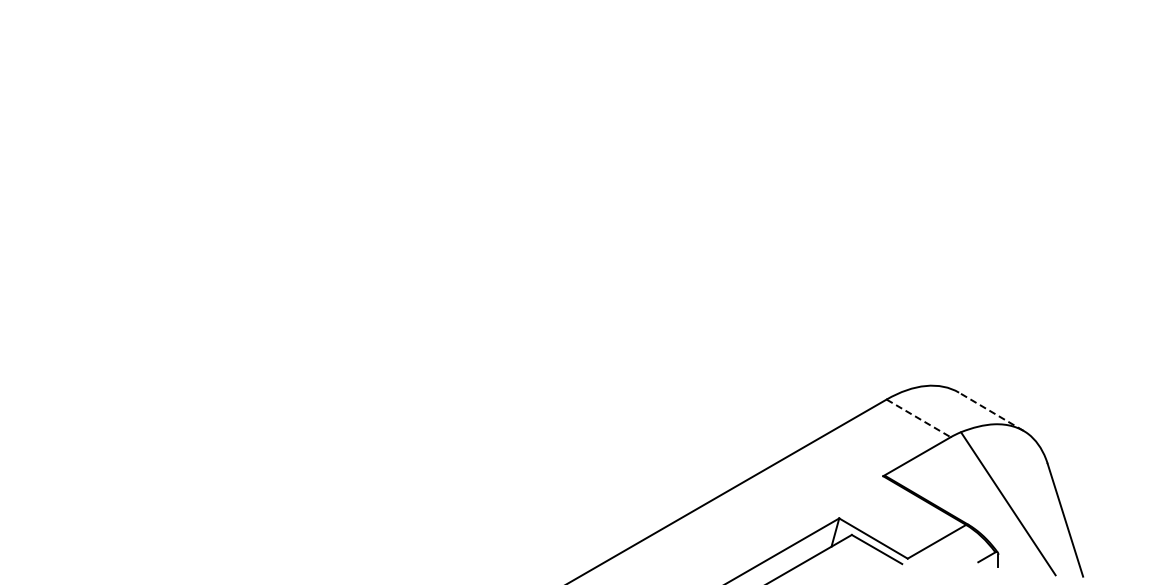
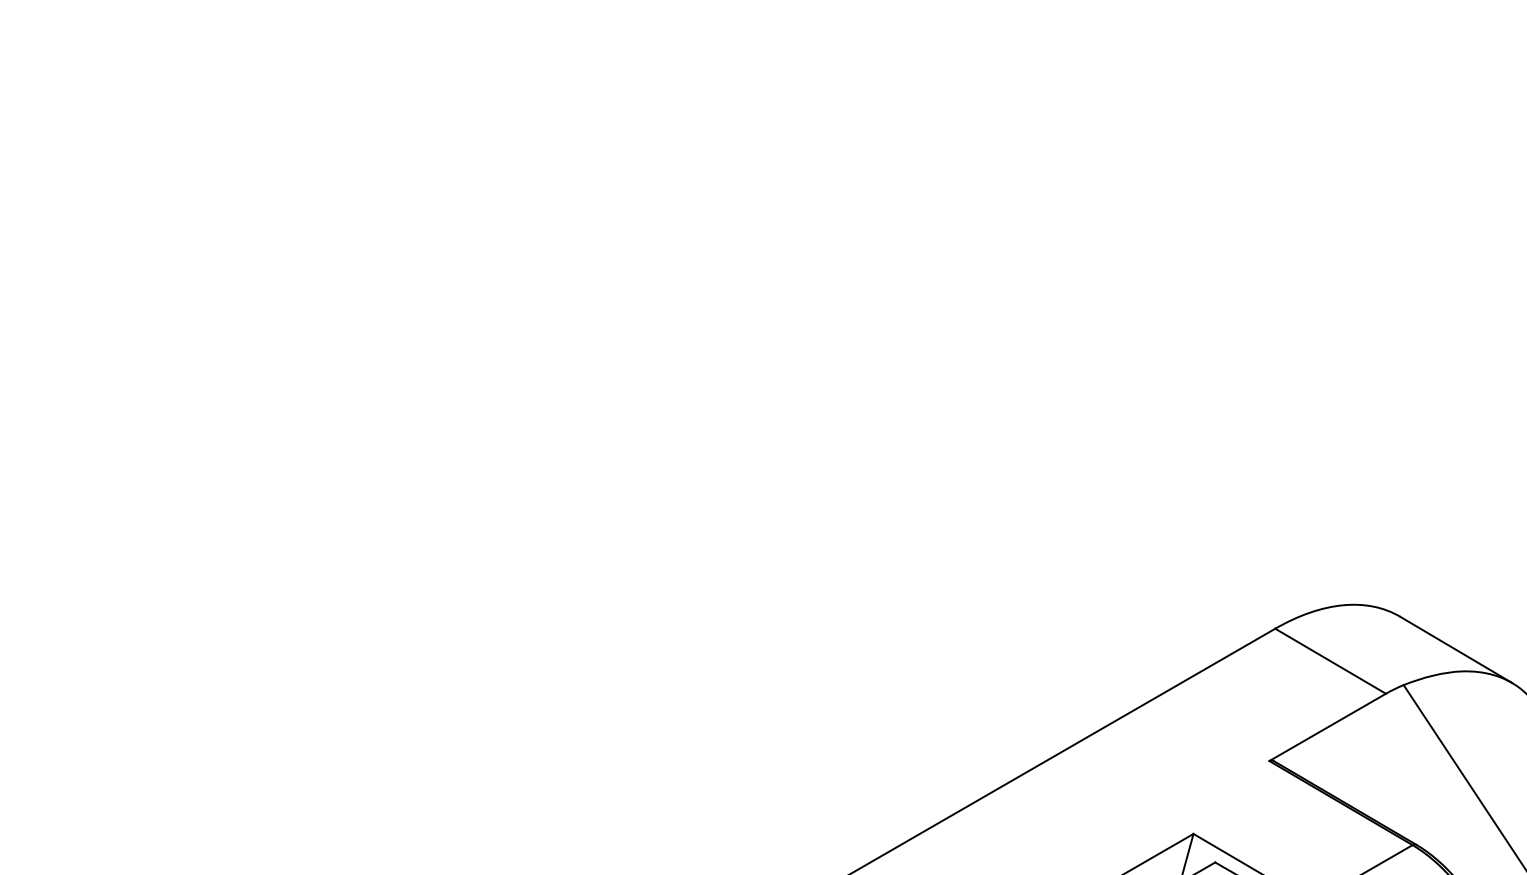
line: (991, 411) -> (1456, 649), dashed -> solid
line: (919, 418) -> (1332, 661), dashed -> solid

